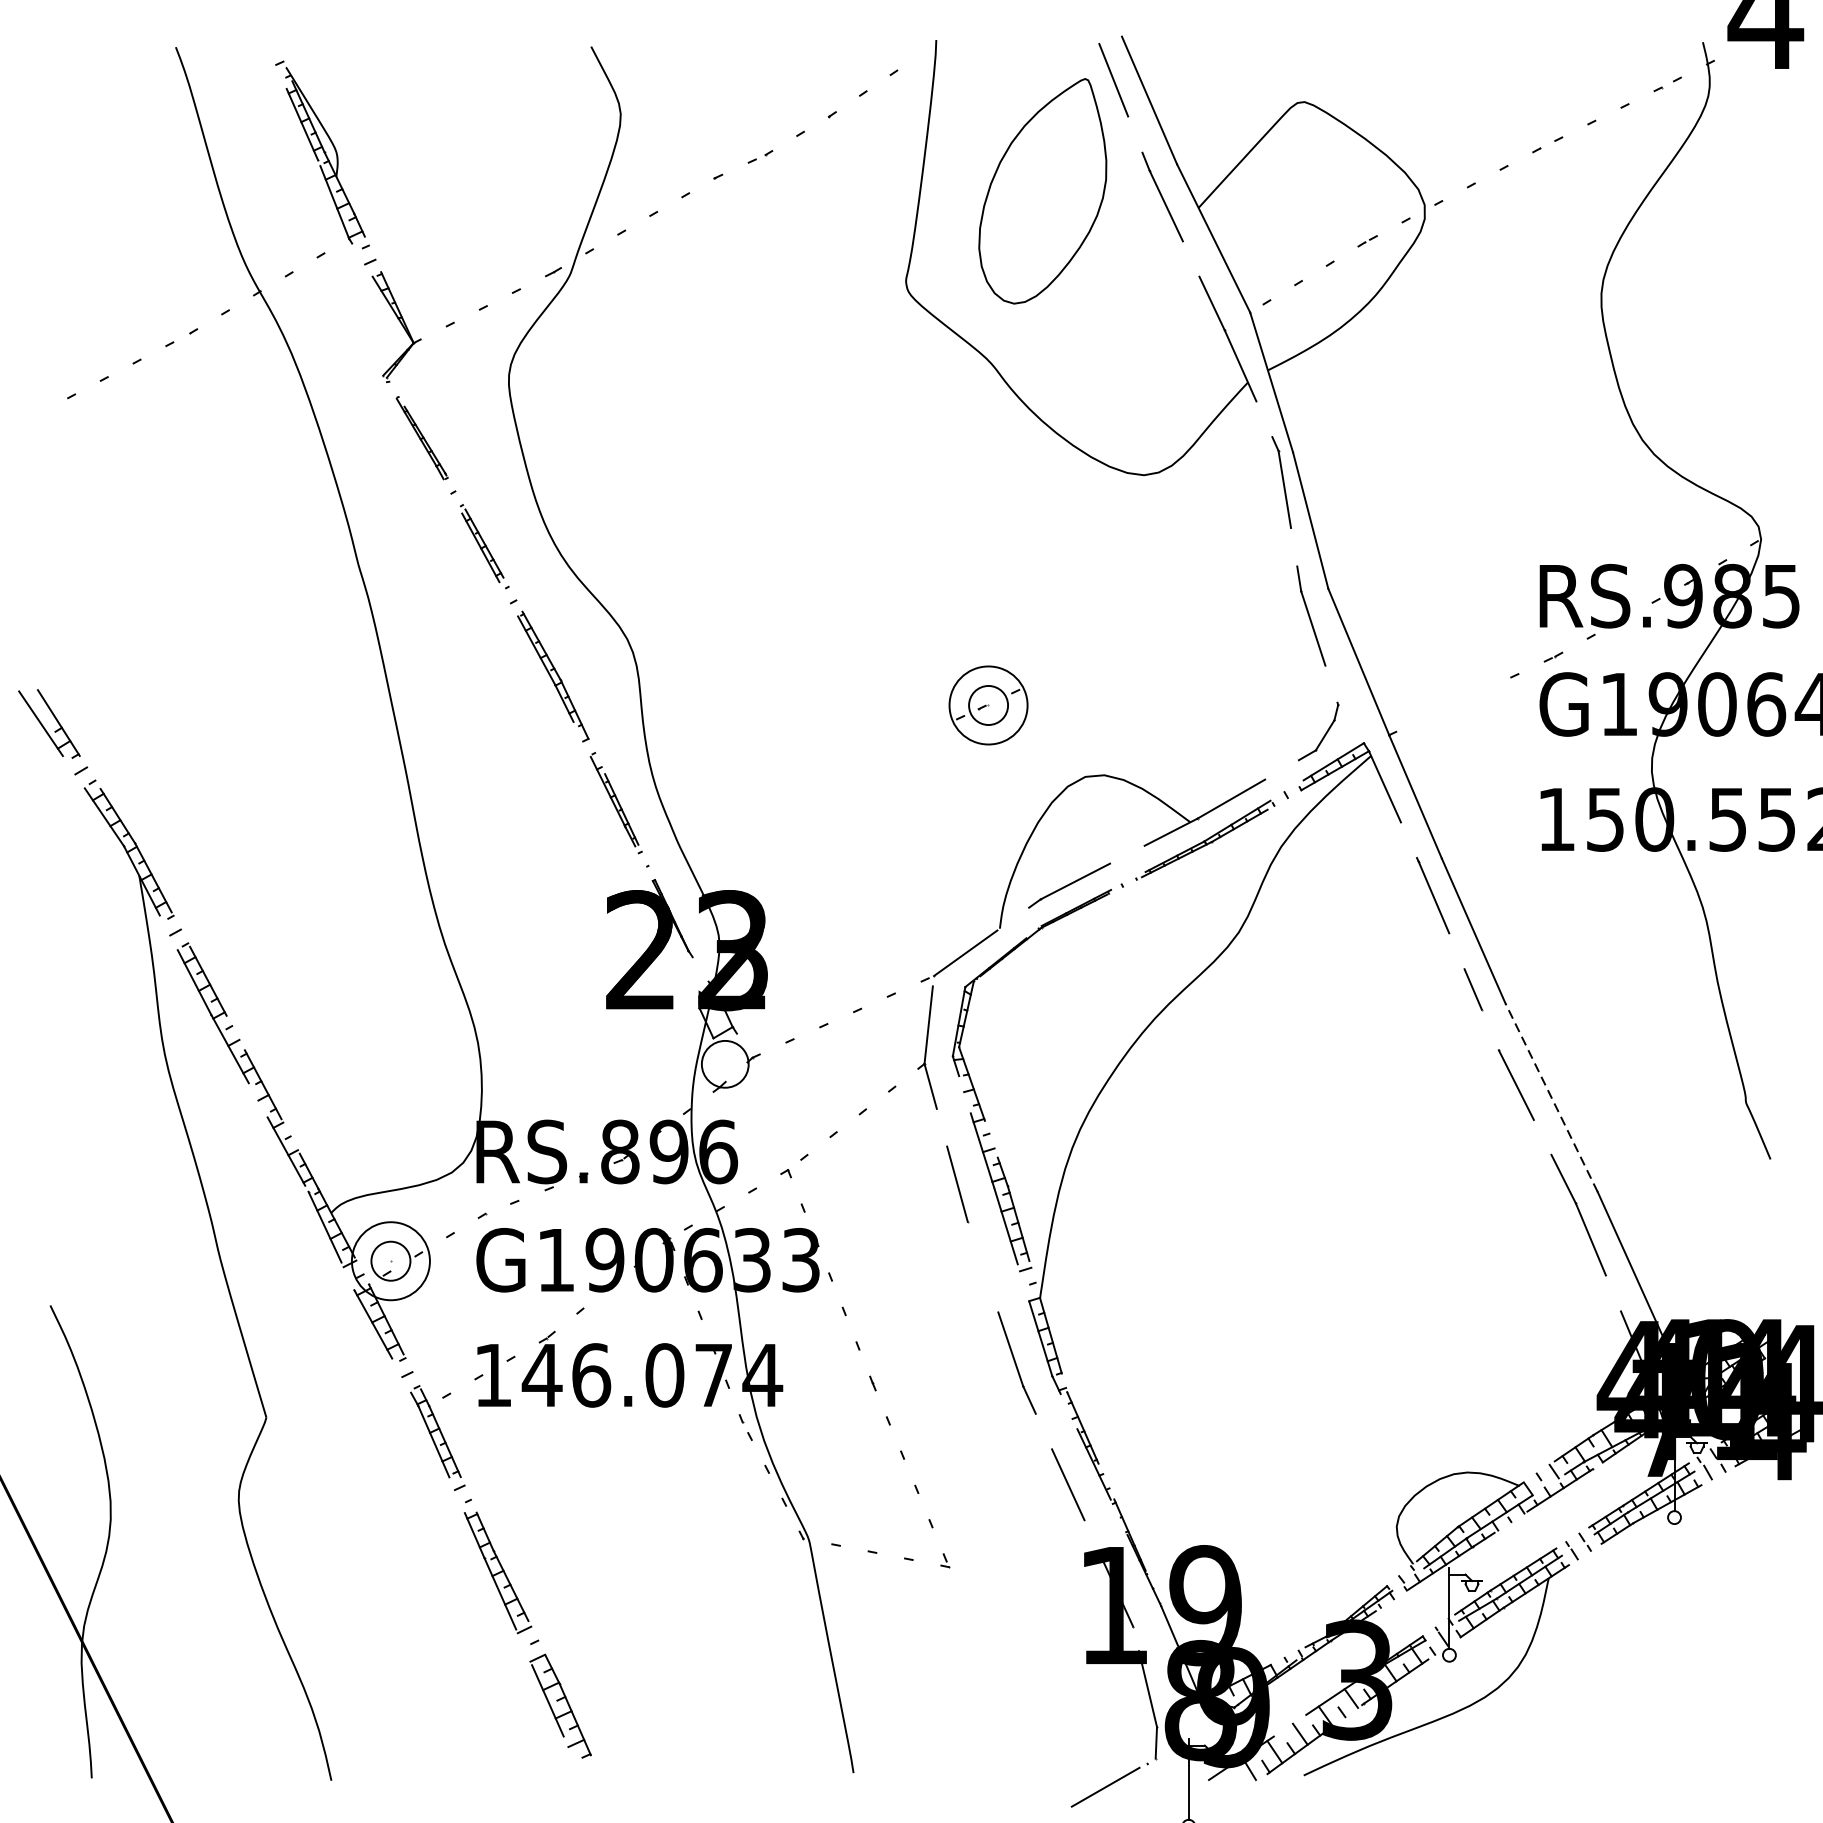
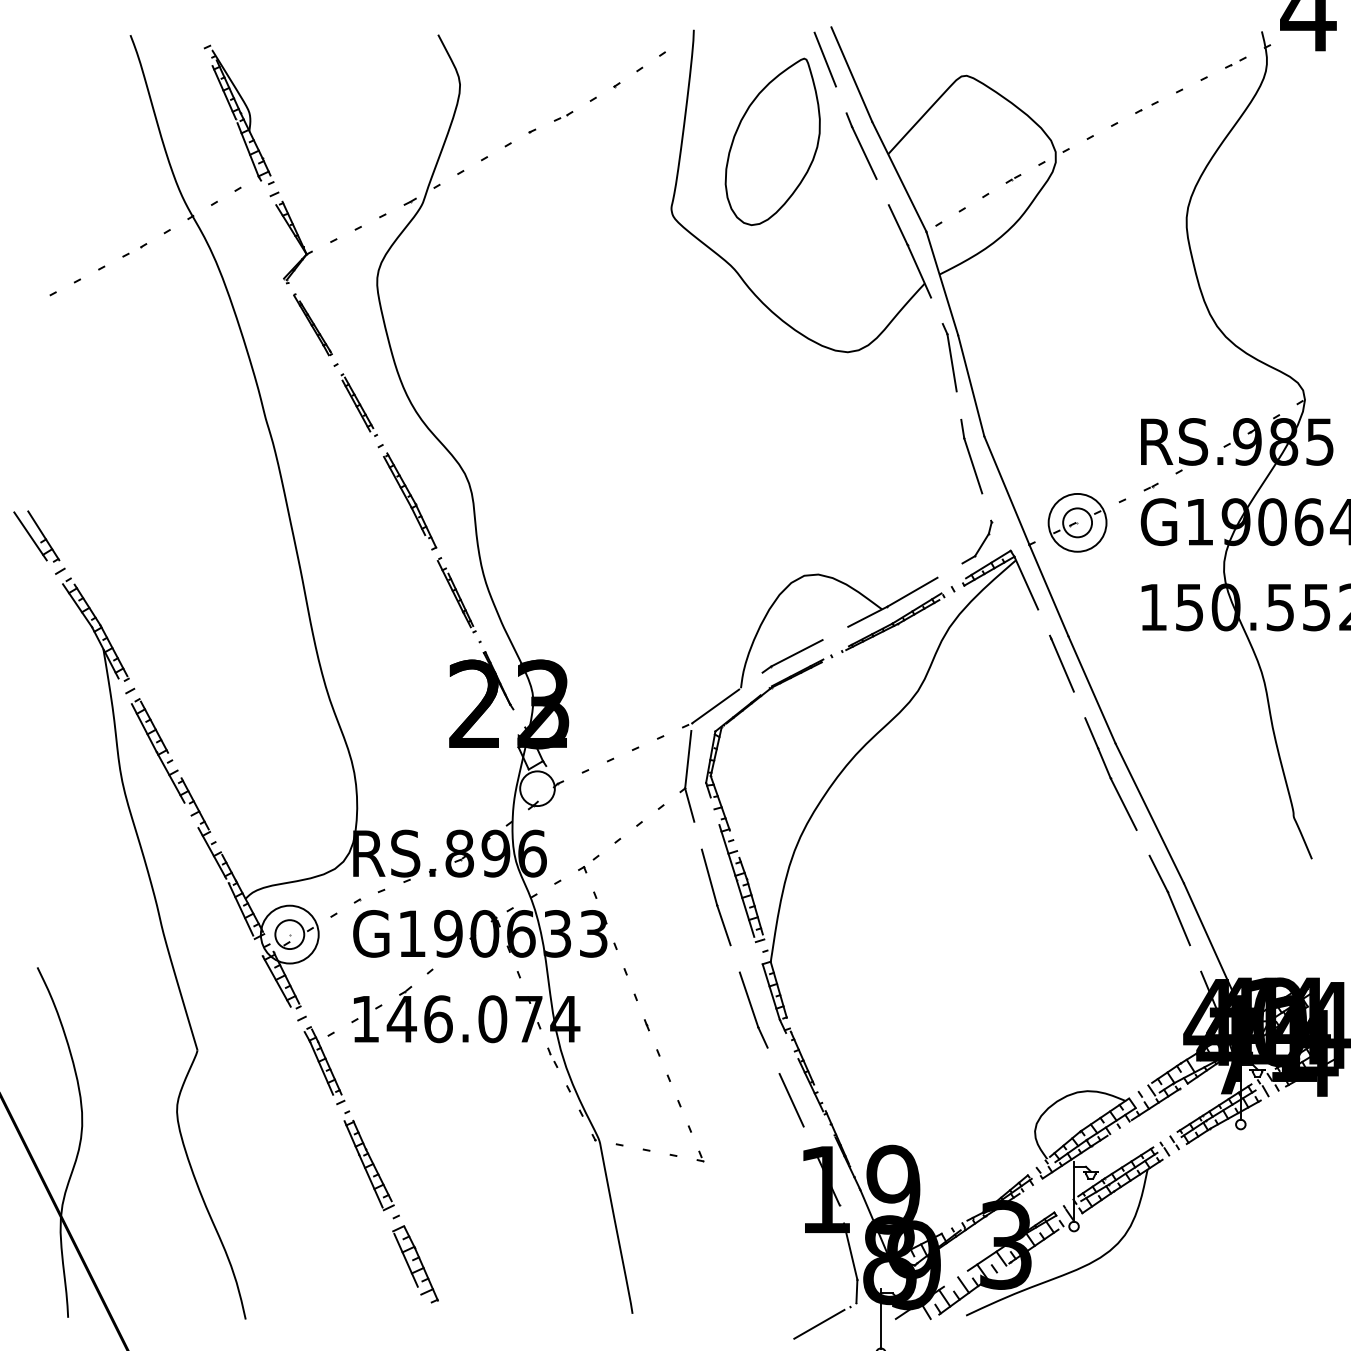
part: (988, 704) -> (1077, 522), moved
line: (1490, 1030) -> (1104, 763), added
line: (1551, 1097) -> (1149, 813), dashed -> solid
line: (976, 1248) -> (723, 925), added

